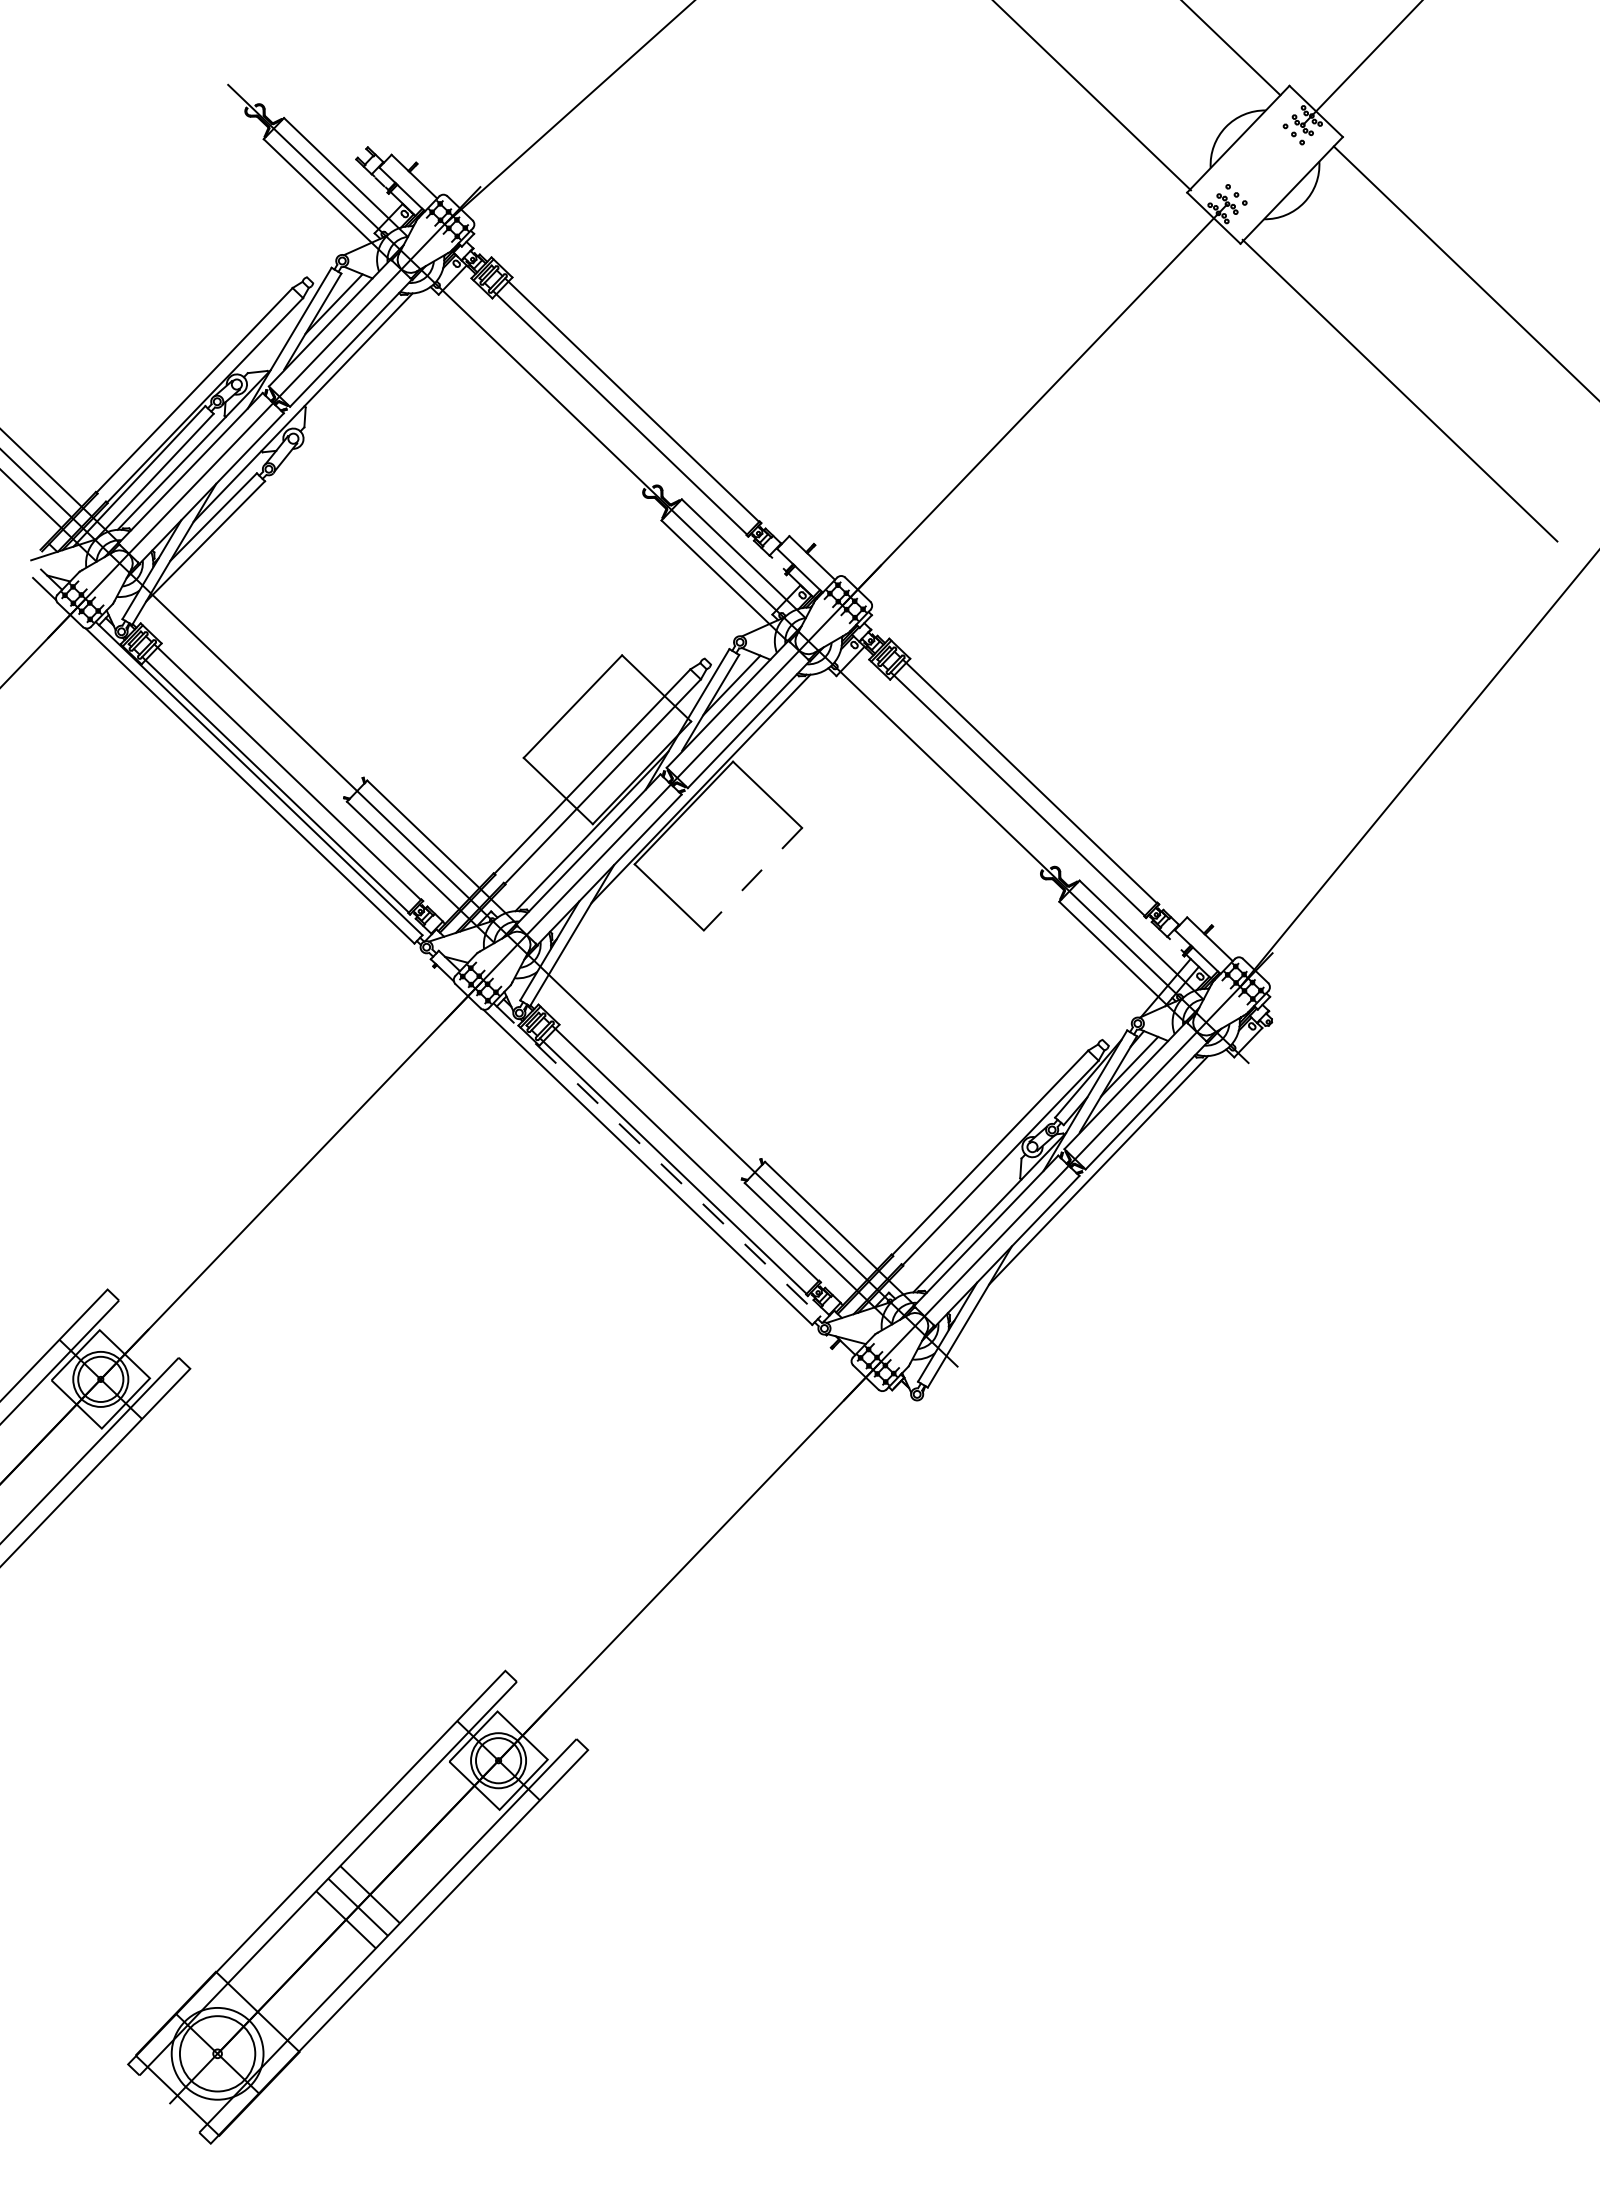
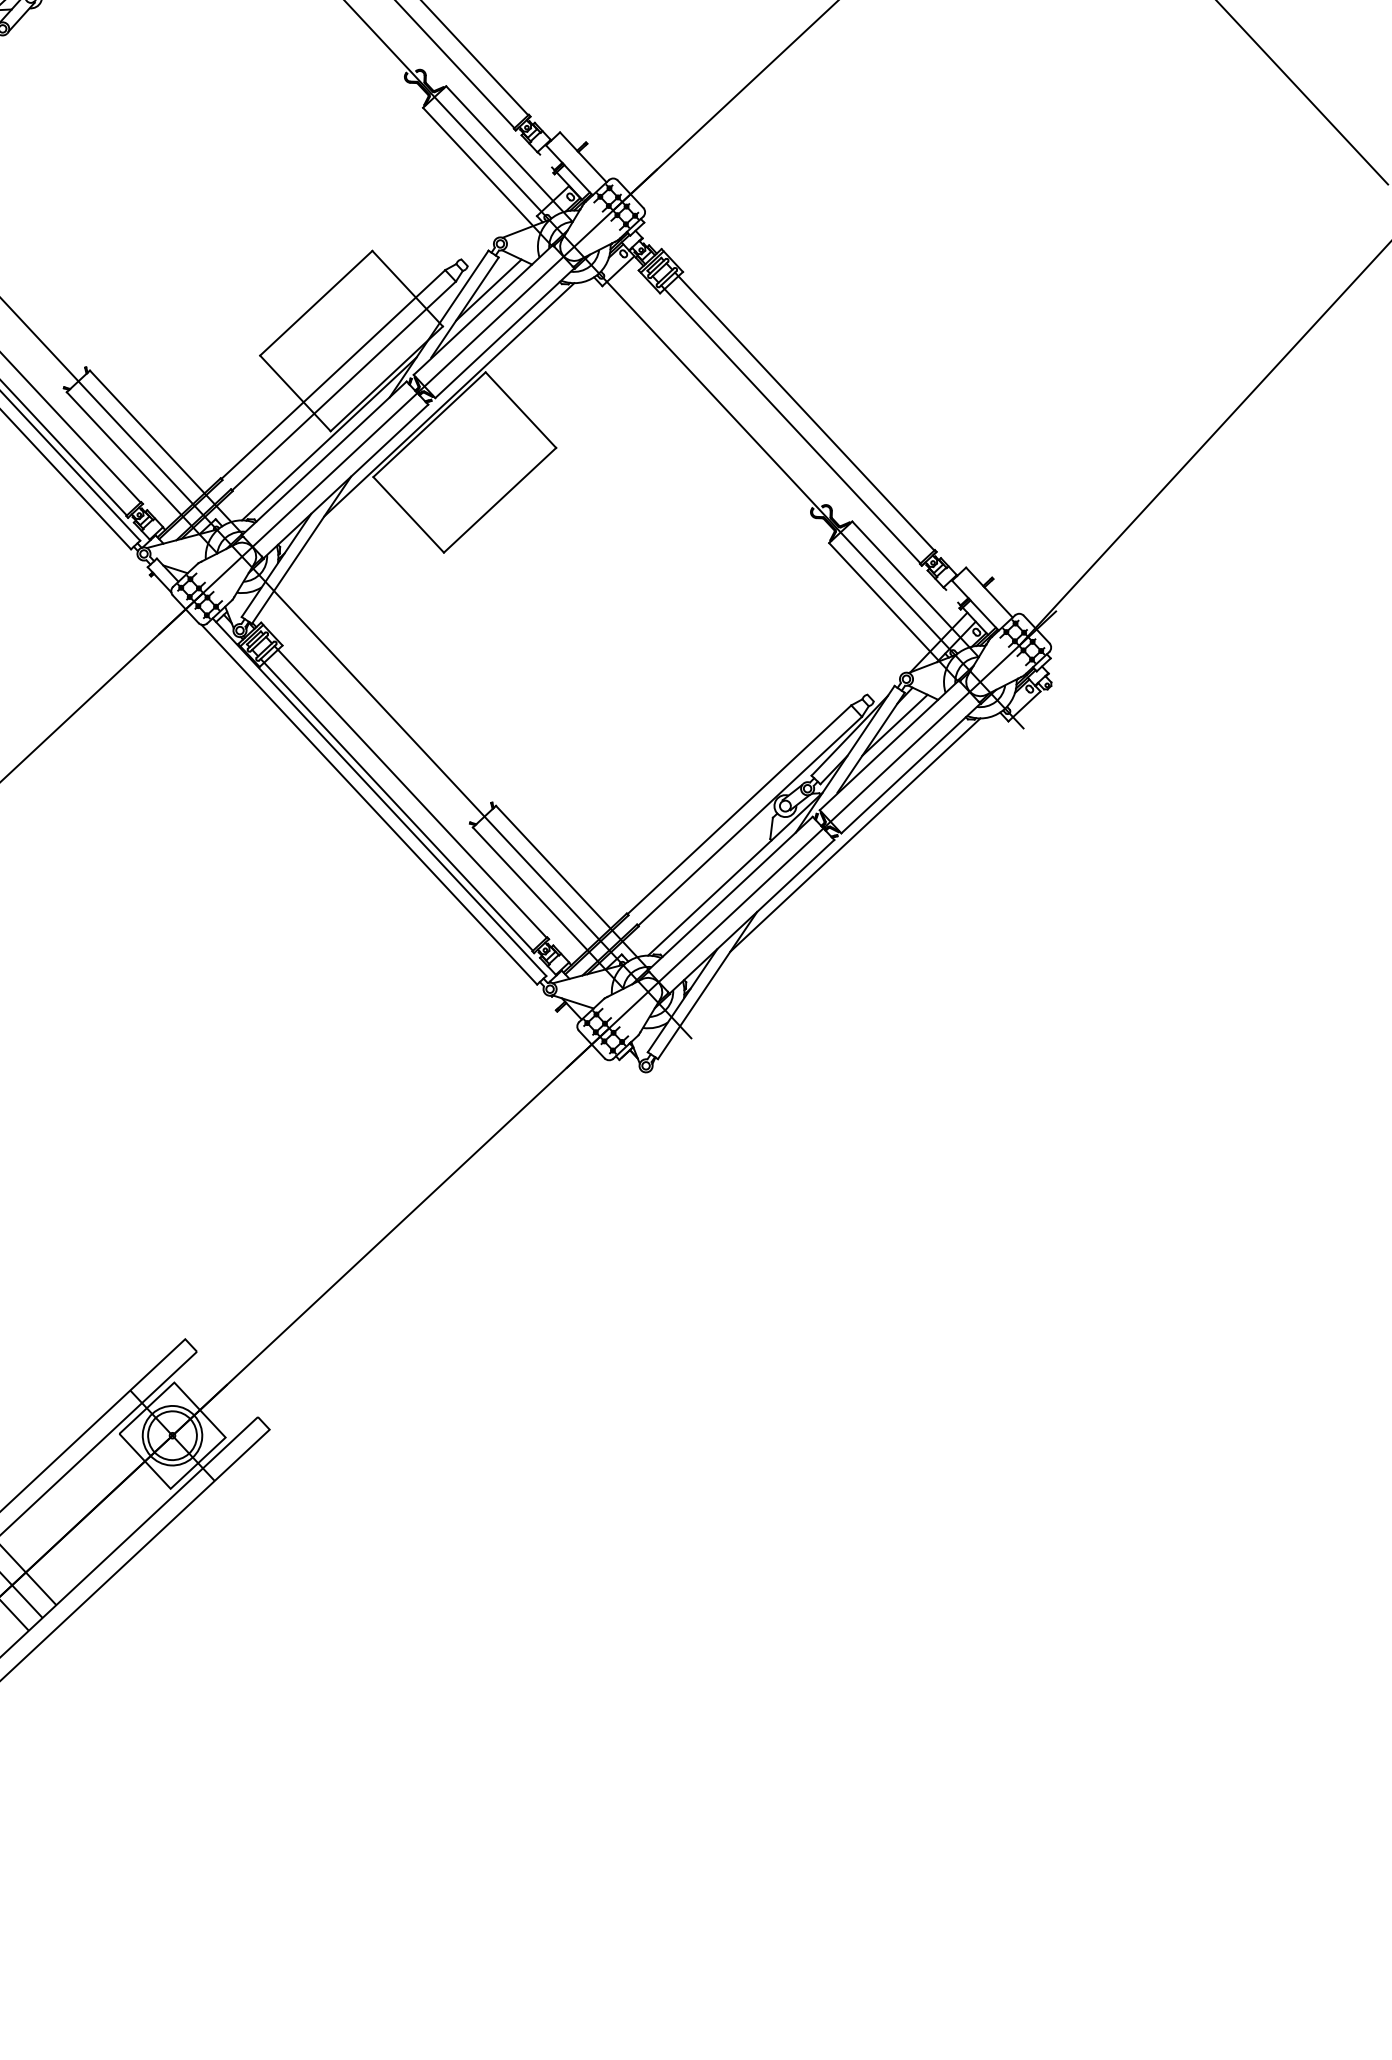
line: (752, 879) -> (499, 500), dashed -> solid
line: (657, 1160) -> (380, 797), dashed -> solid

